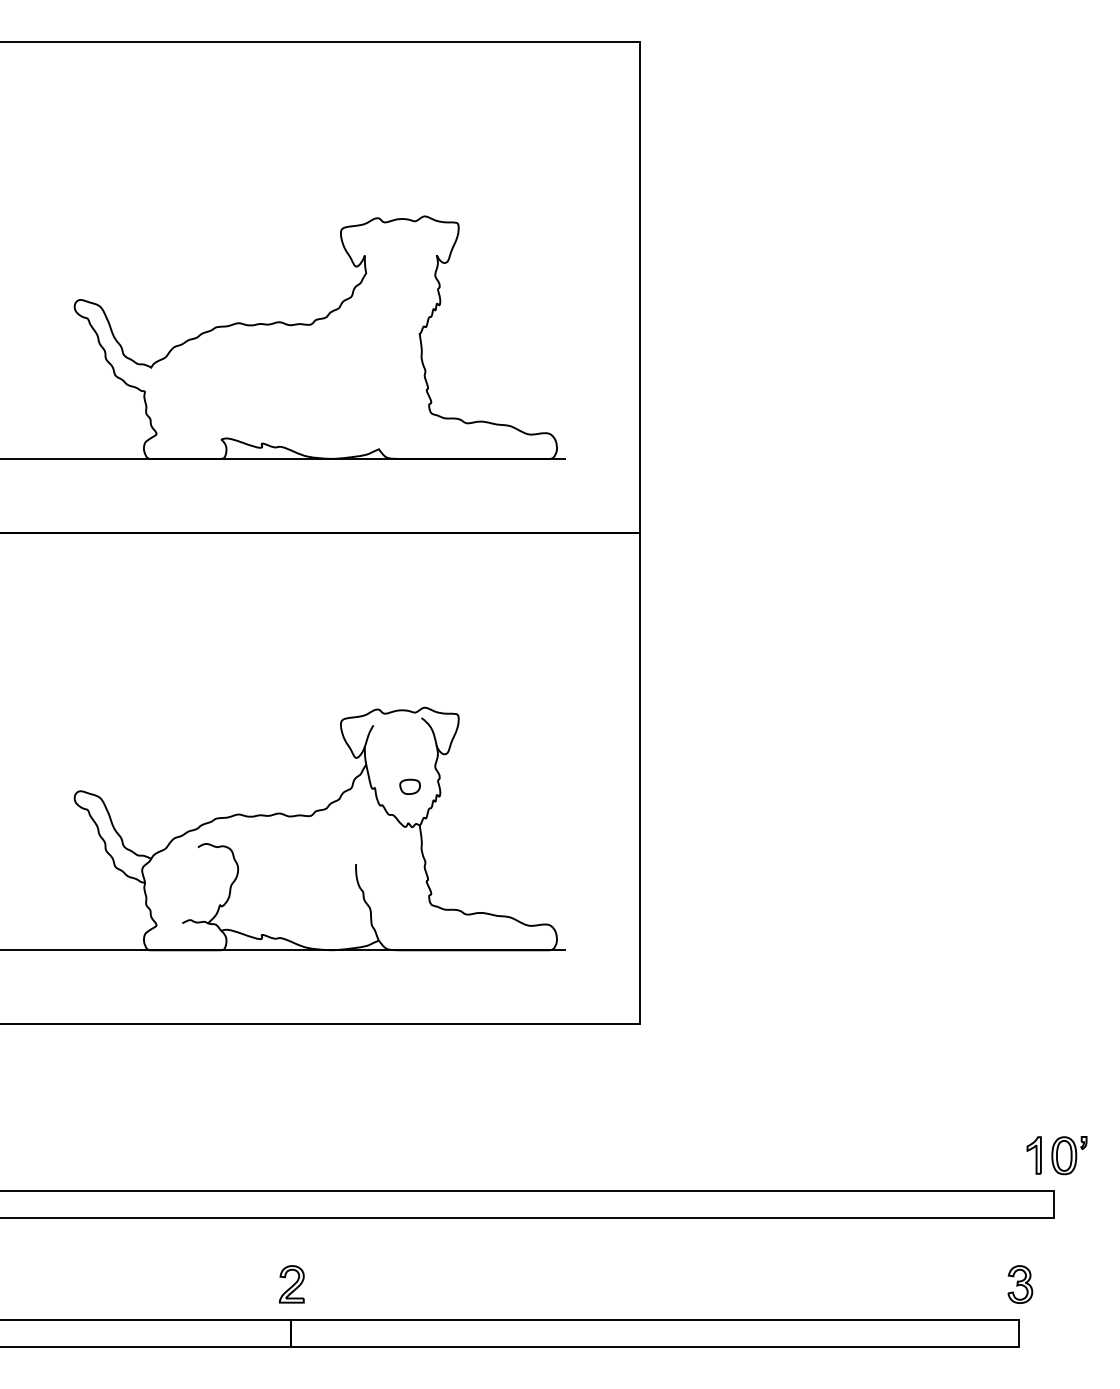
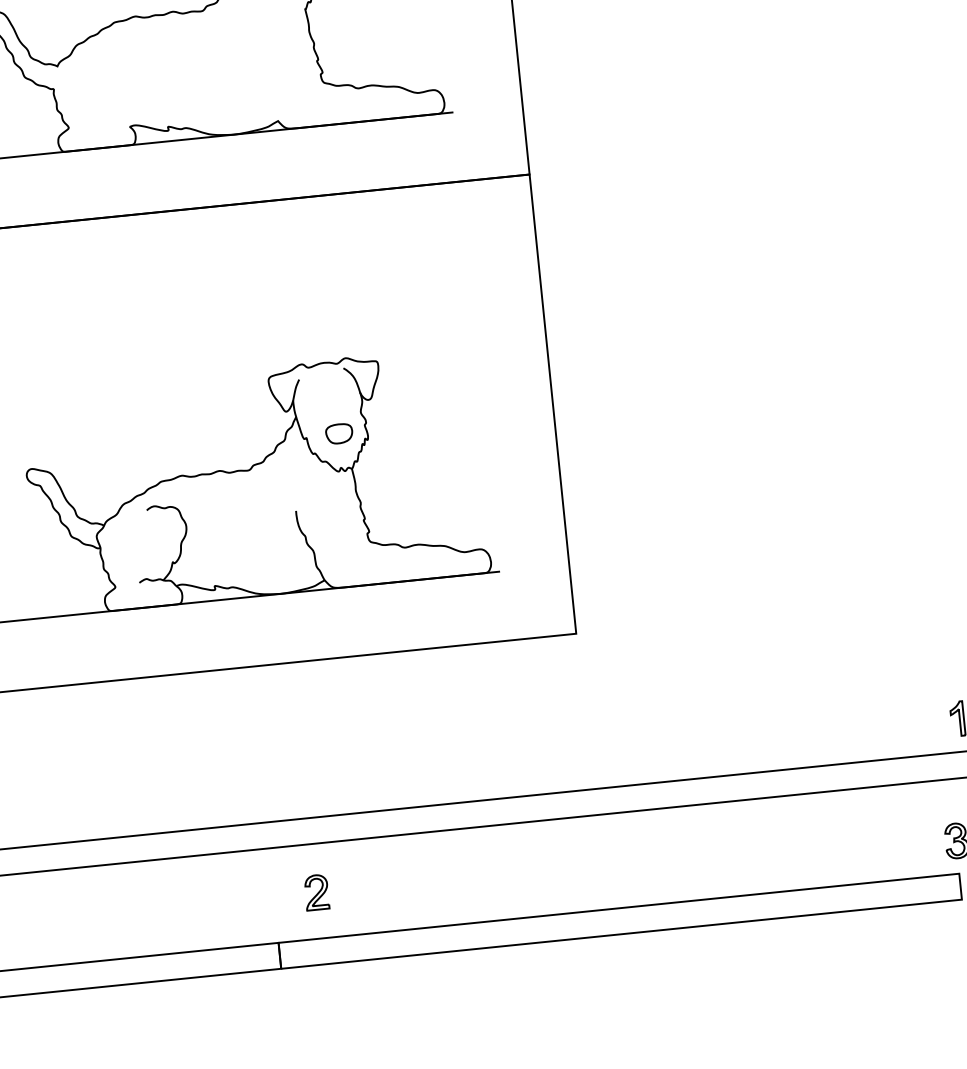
part: (409, 786) -> (338, 433), size x1.4
part: (291, 1284) -> (316, 892), moved

